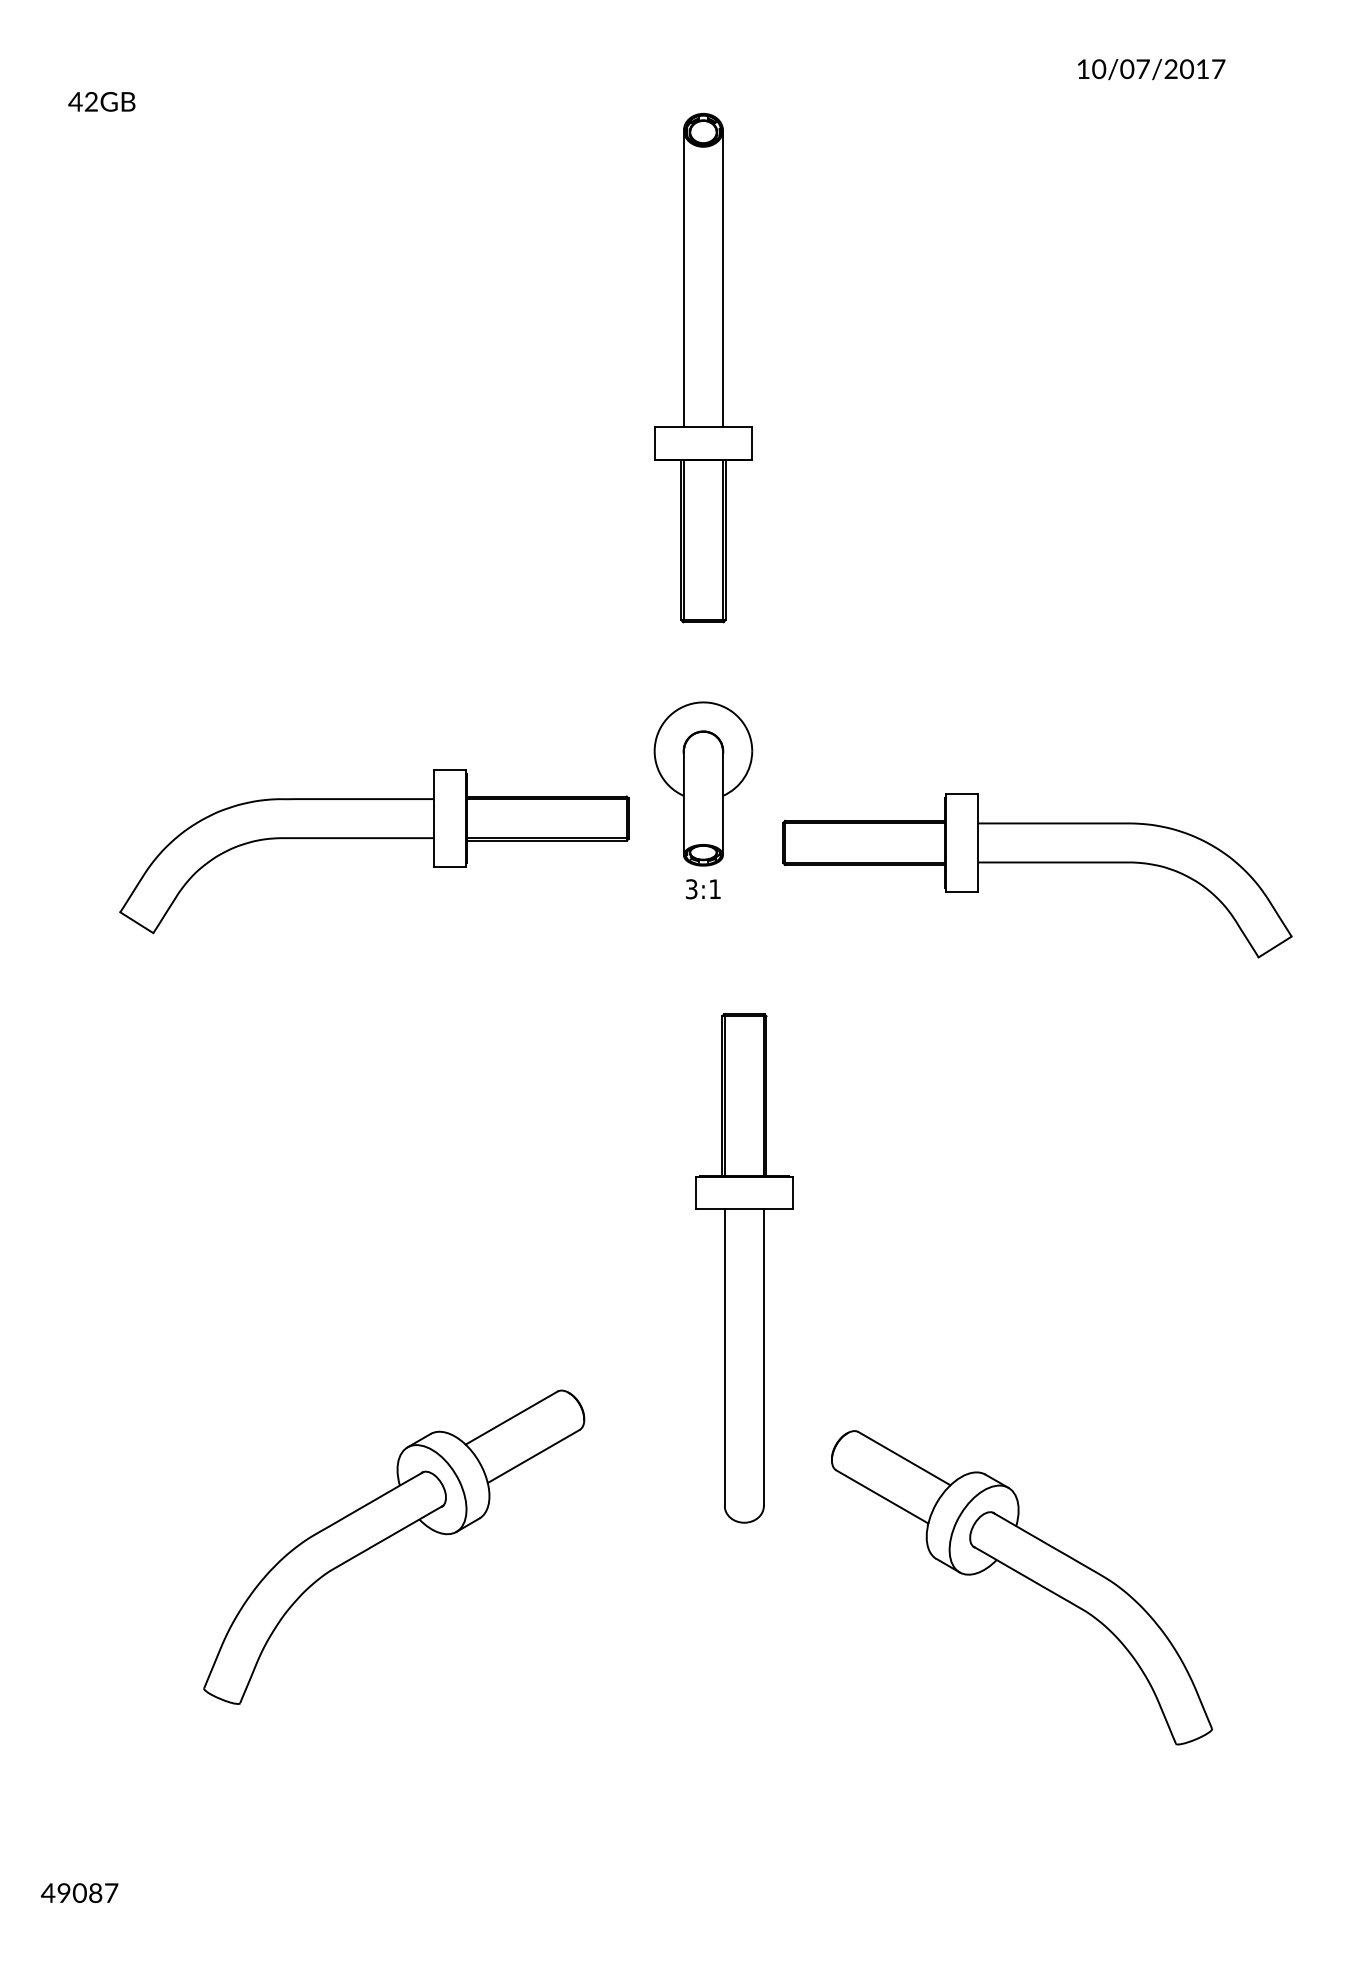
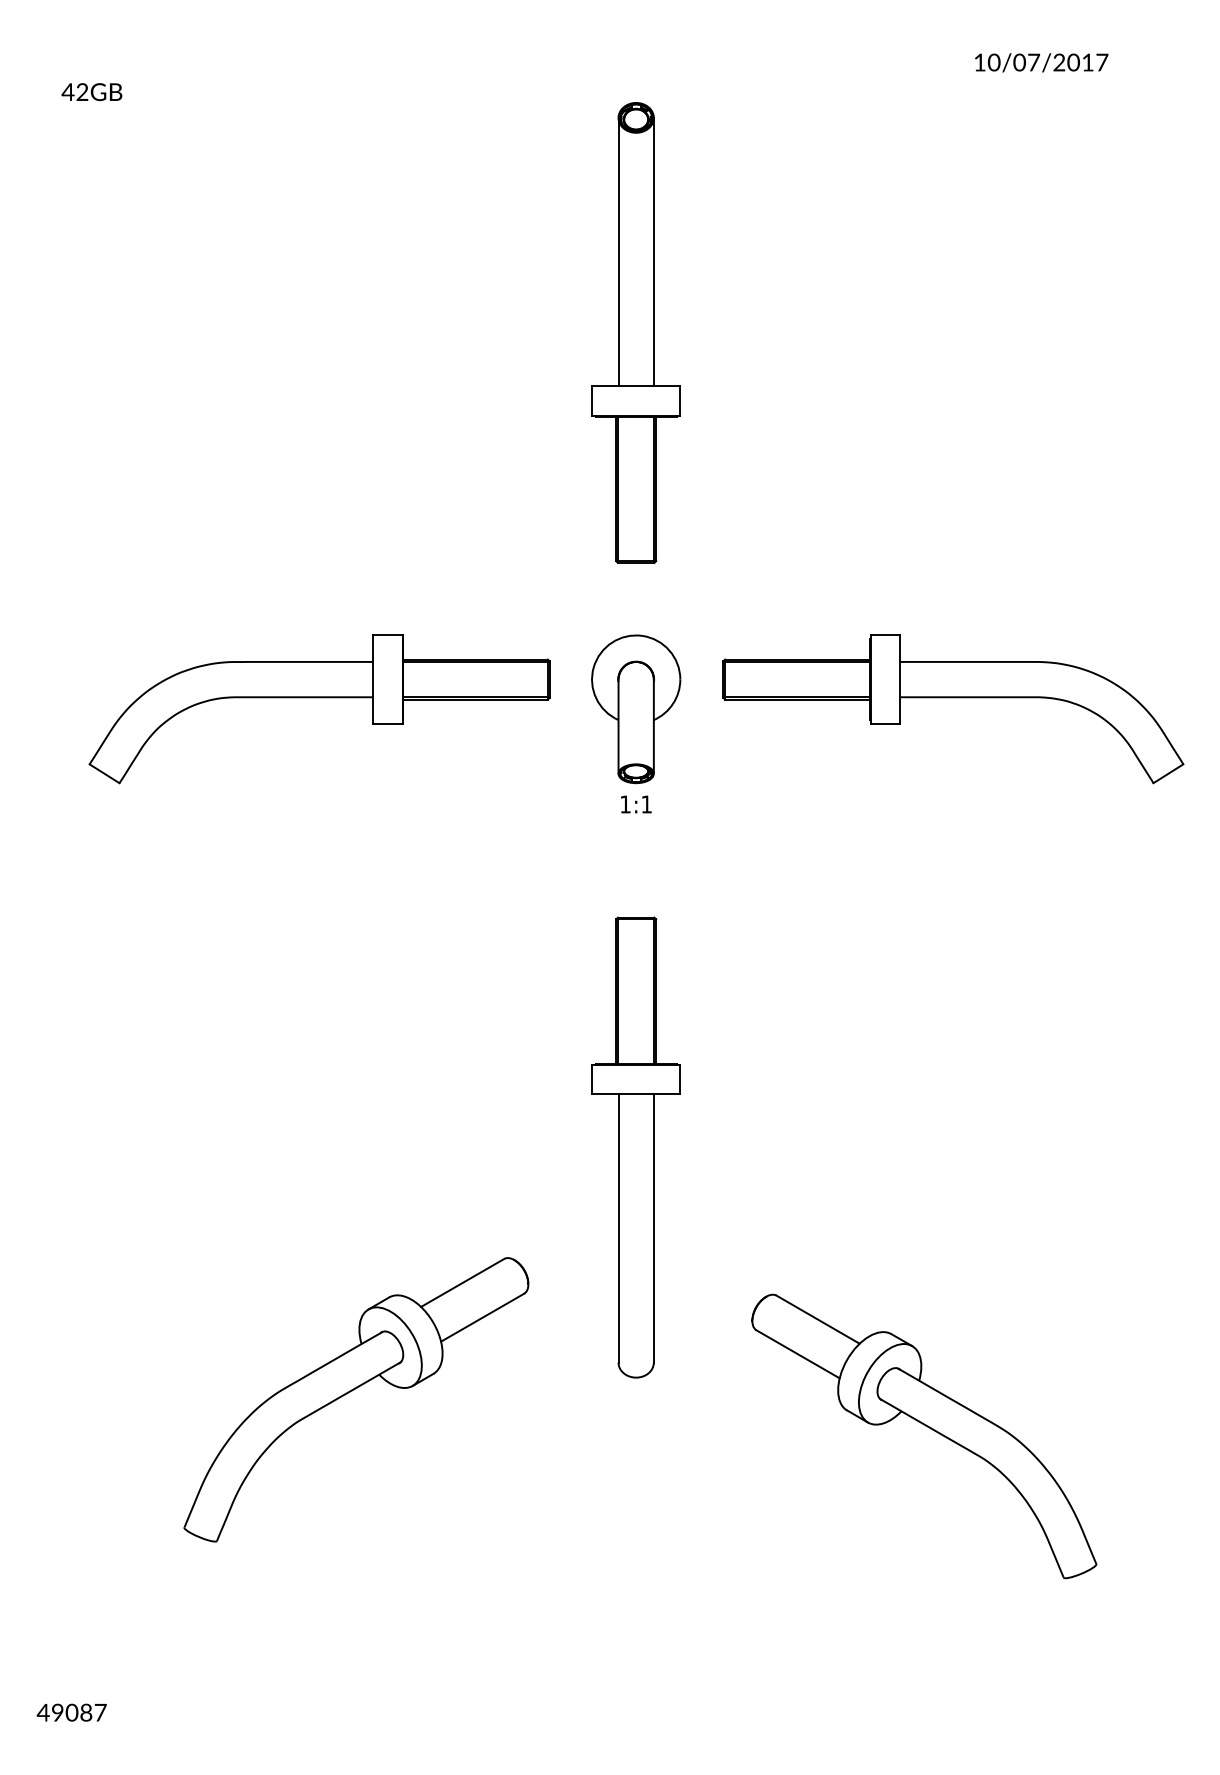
part: (374, 839) -> (319, 698), moved
part: (1037, 863) -> (953, 698), moved
text: (691, 889) -> (625, 804), 3:1 -> 1:1
part: (743, 1268) -> (635, 1147), moved

